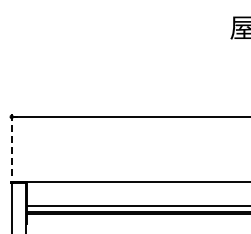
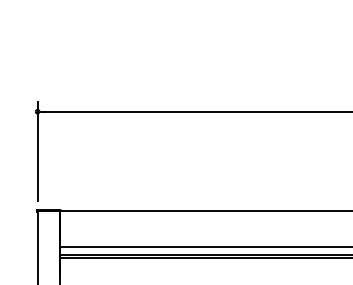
line: (11, 143) -> (37, 151), dashed -> solid

